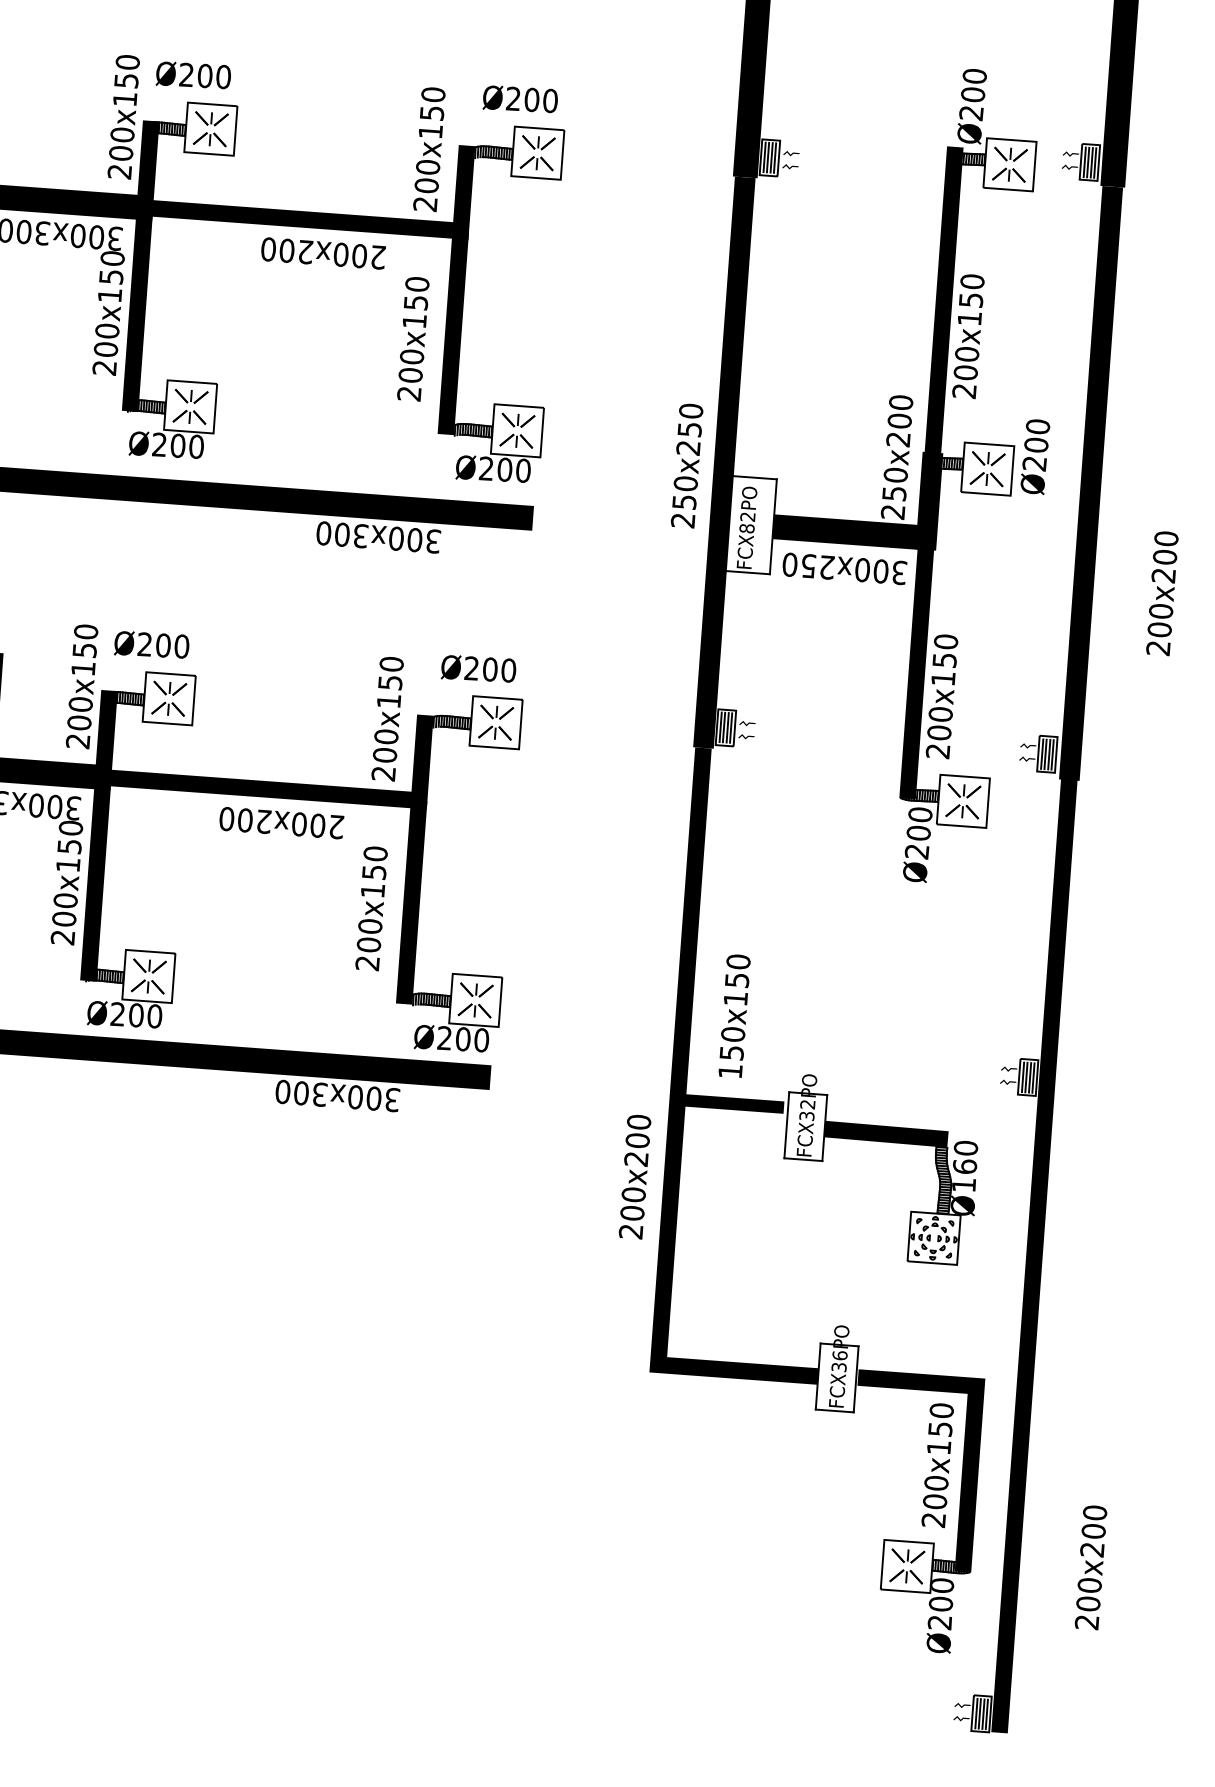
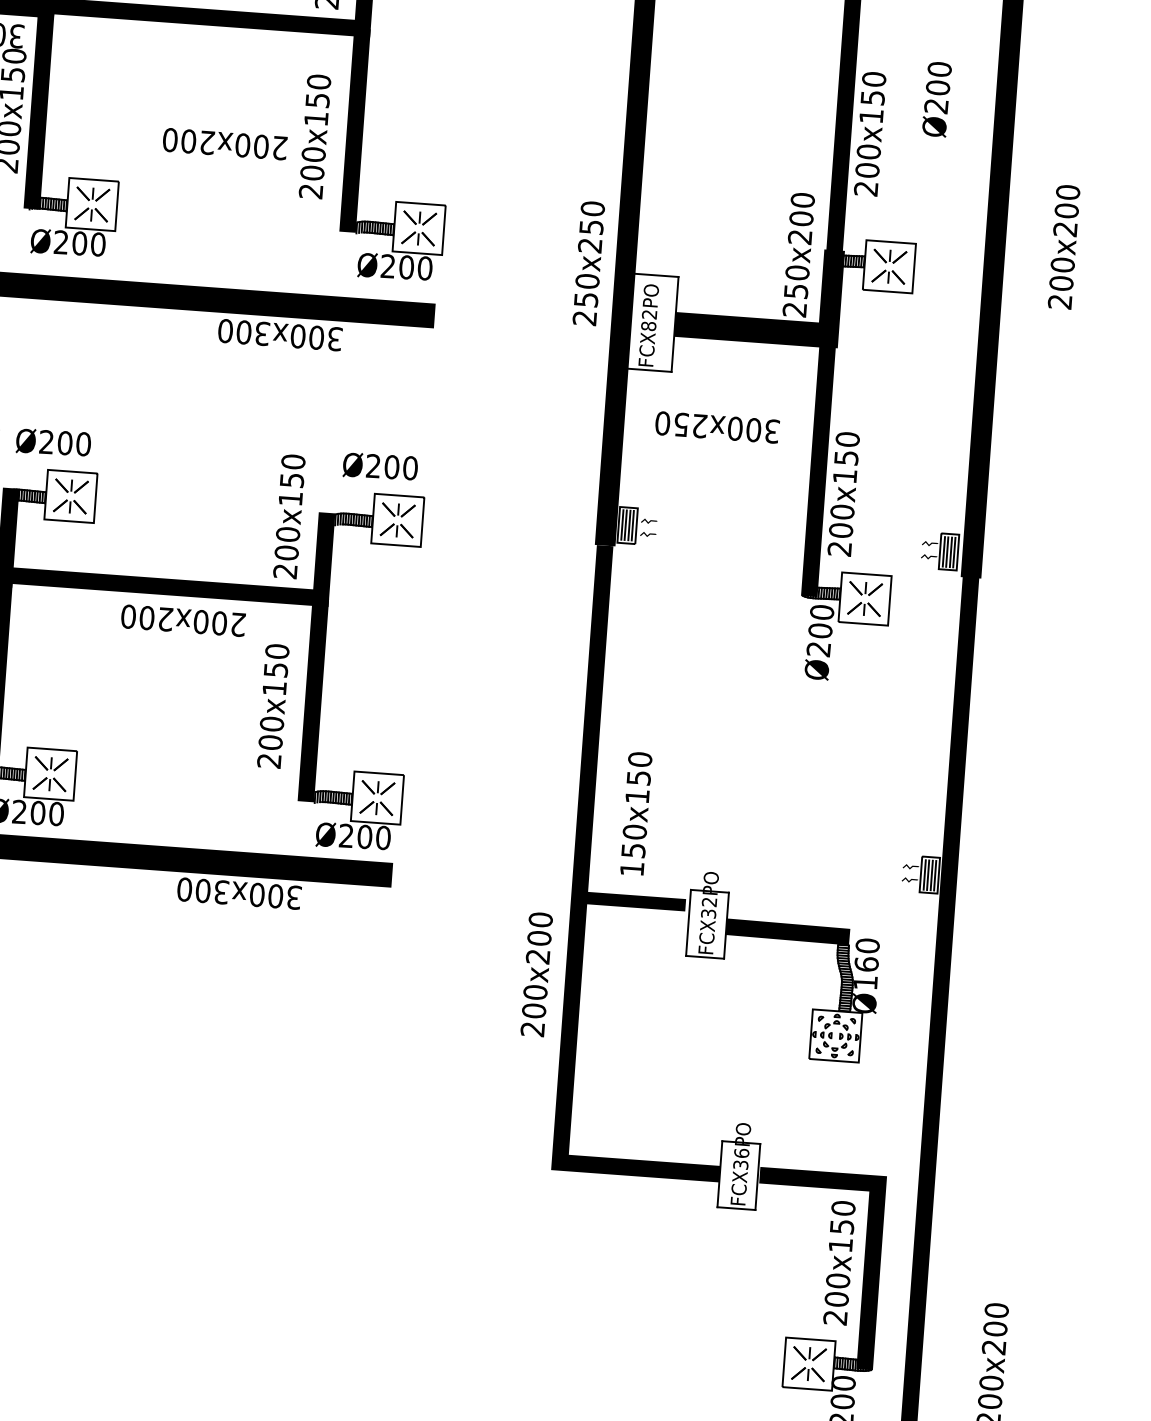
text: (323, 253) -> (225, 144), moved
text: (1035, 456) -> (937, 99), moved
text: (844, 568) -> (717, 427), moved
text: (1162, 593) -> (1064, 247), moved

